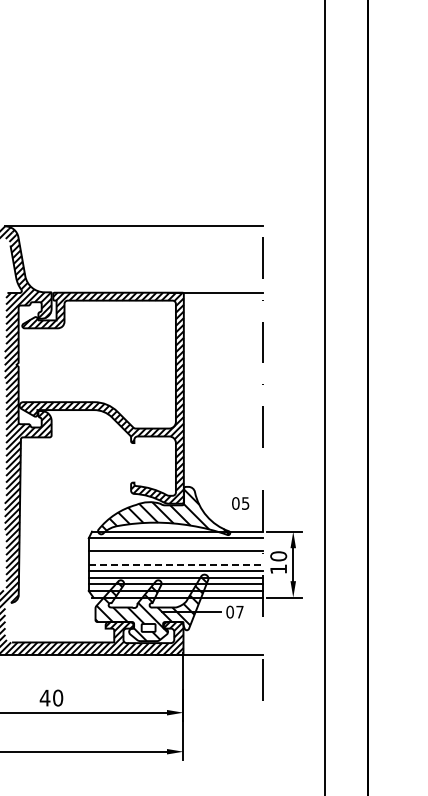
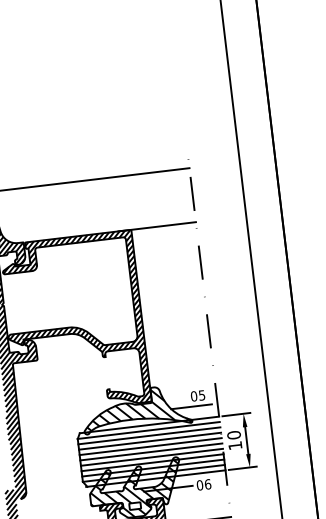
line: (231, 515) -> (191, 406), added
line: (175, 544) -> (148, 435), added
line: (175, 558) -> (150, 446), added
line: (176, 564) -> (151, 451), dashed -> solid
text: (239, 611) -> (207, 483), 07 -> 06

